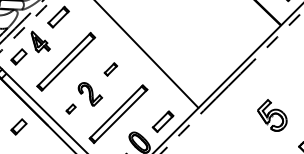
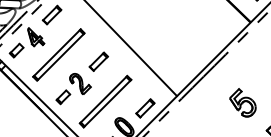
part: (110, 69) -> (98, 61), size x1.67
part: (70, 108) -> (62, 96), size x1.67
part: (18, 126) -> (16, 112), removed

